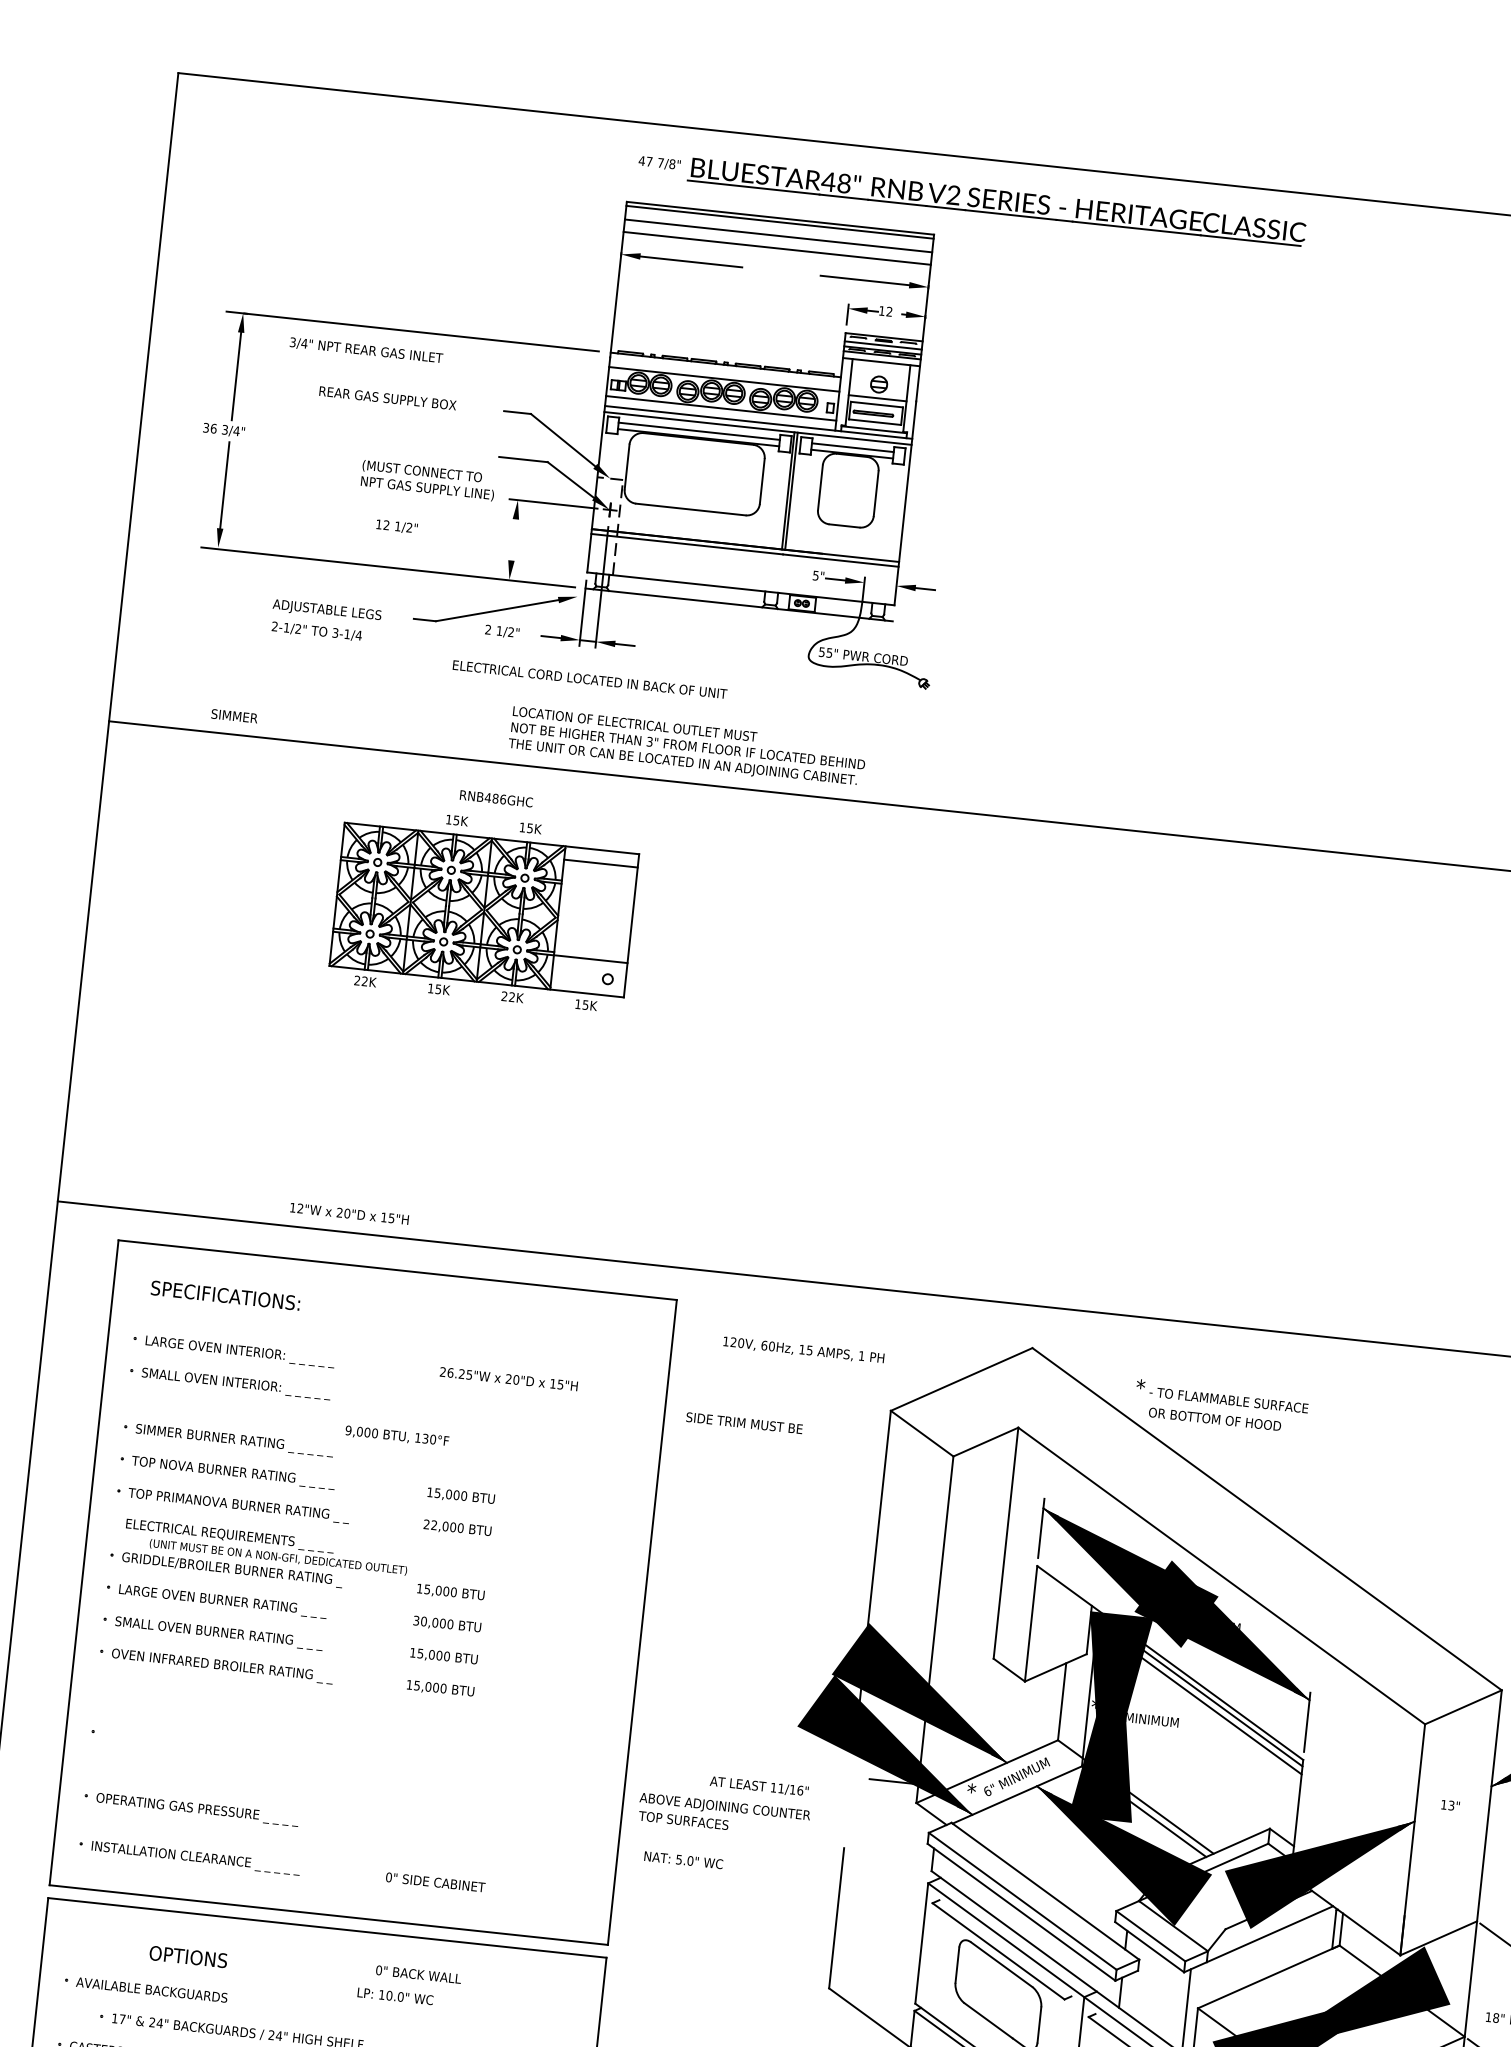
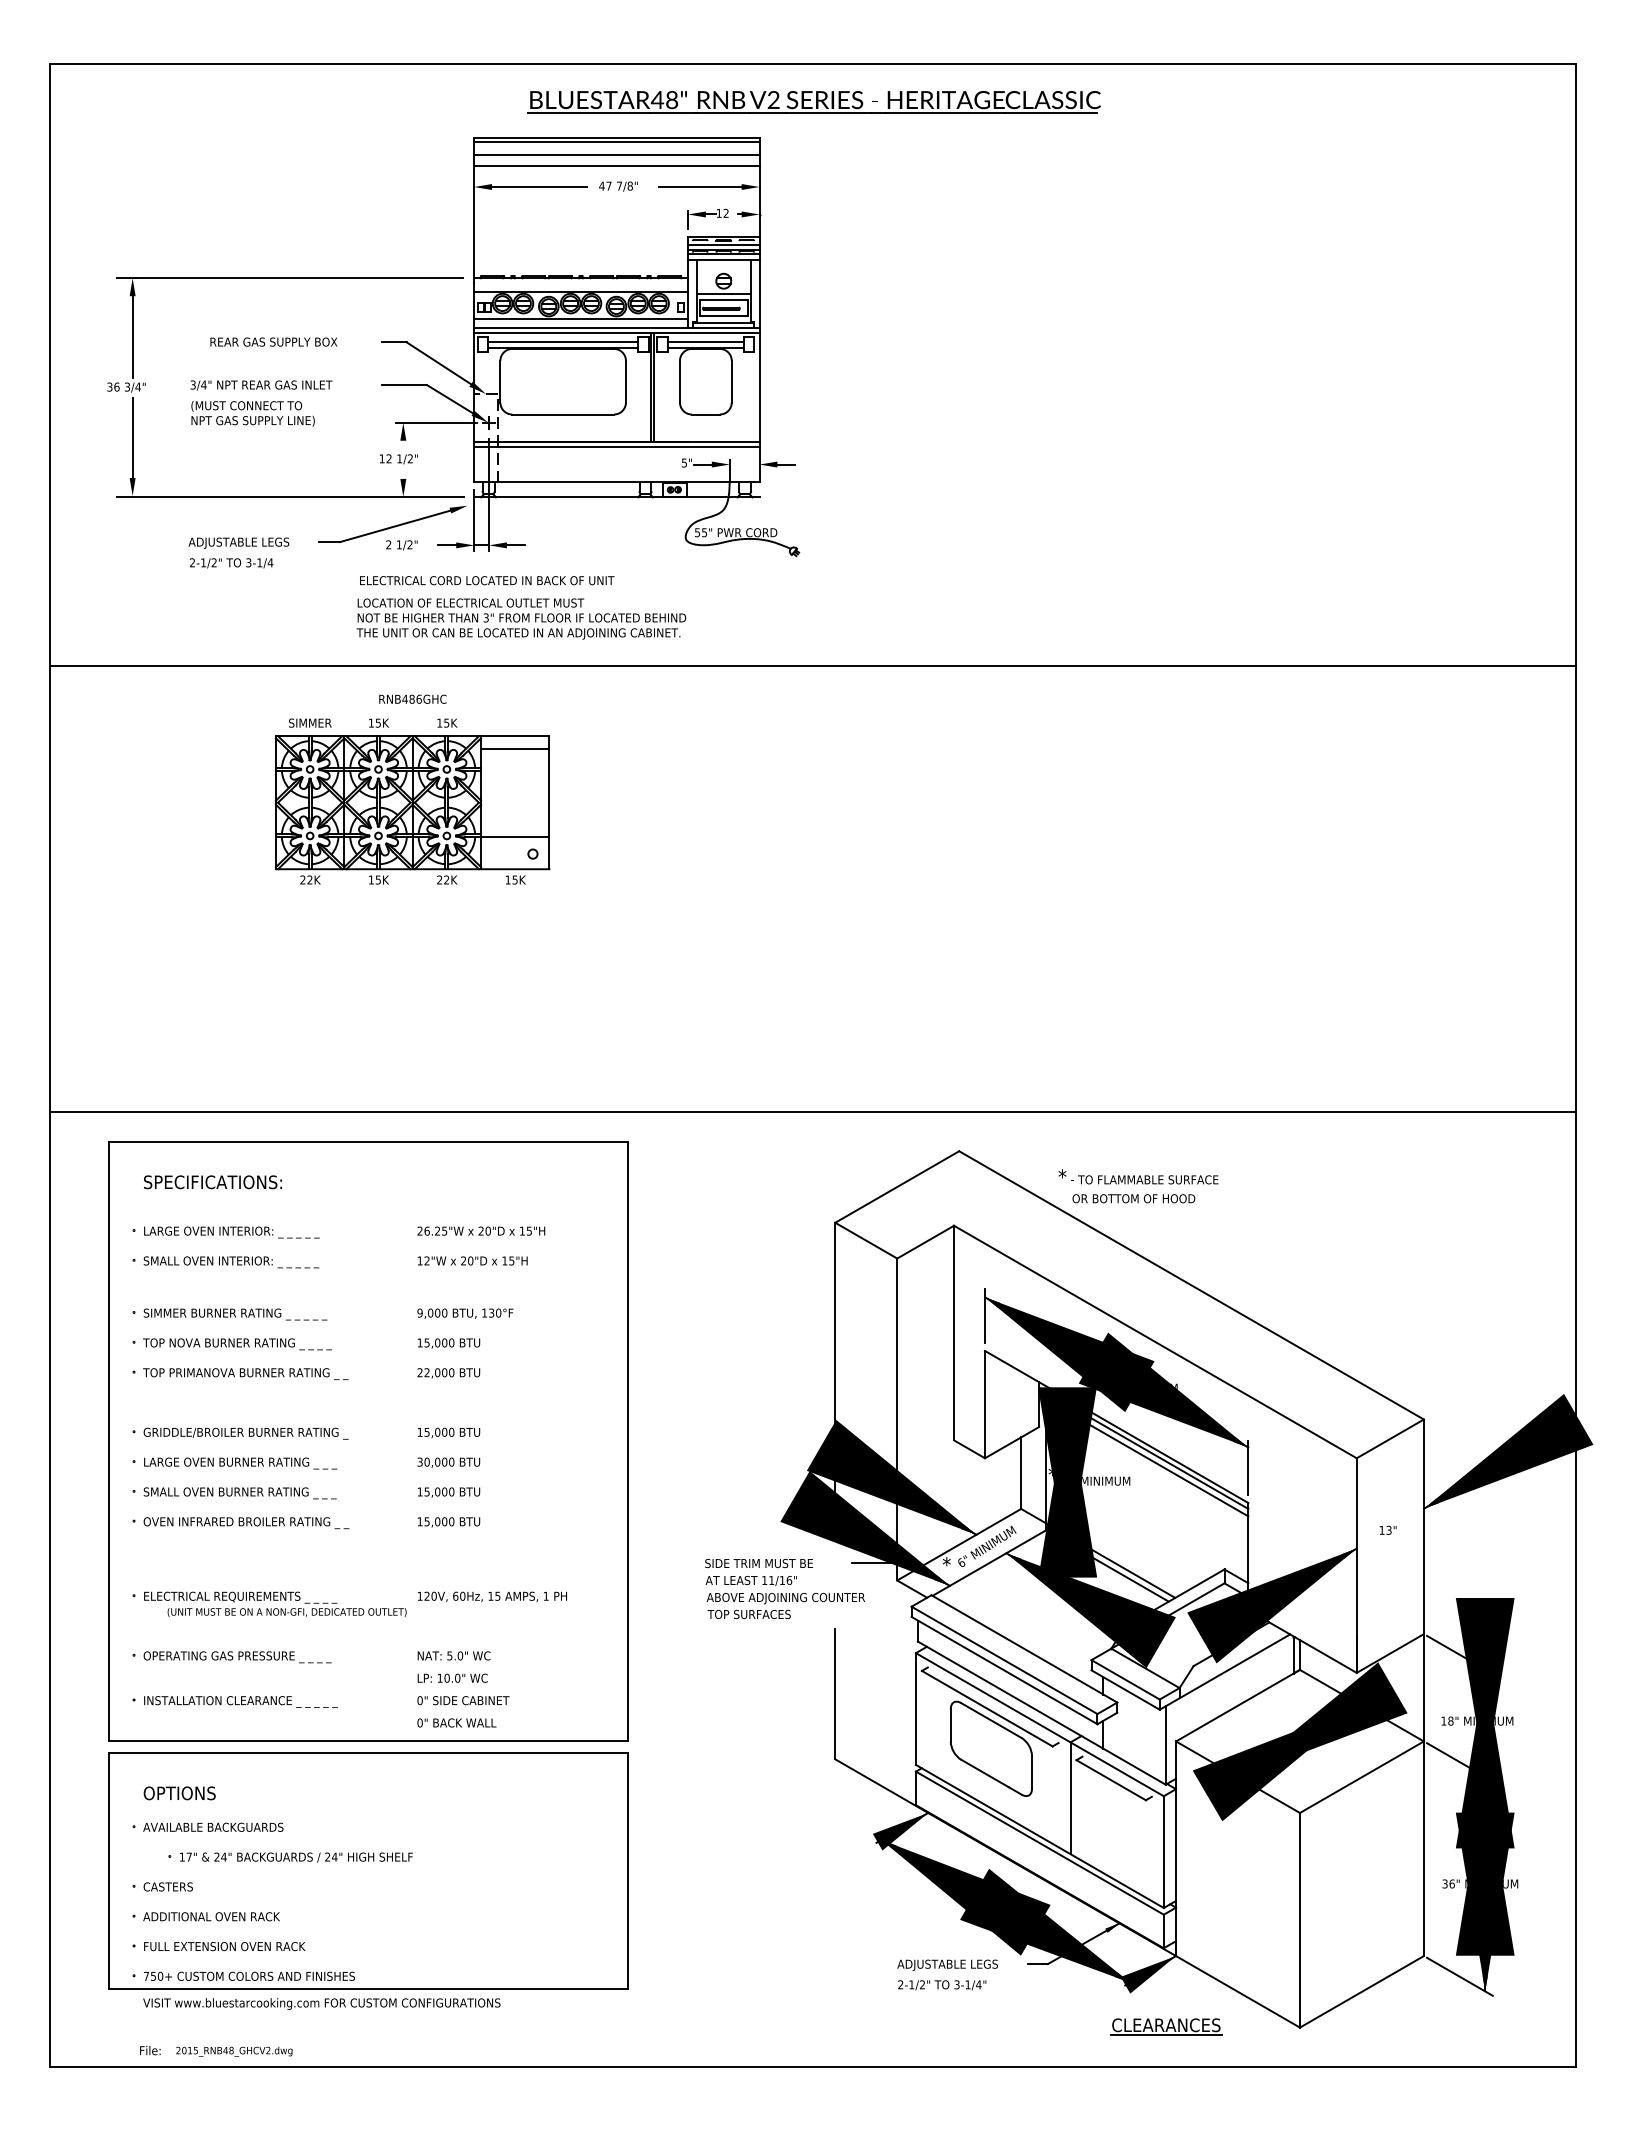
text: (659, 163) -> (618, 186), moved
text: (366, 350) -> (261, 385), moved
text: (427, 480) -> (252, 413), moved
text: (396, 527) -> (398, 459), moved
text: (234, 715) -> (310, 722), moved
text: (687, 746) -> (521, 618), moved
text: (349, 1213) -> (472, 1260), moved
text: (803, 1350) -> (492, 1596), moved
text: (743, 1423) -> (758, 1563), moved
text: (397, 1436) -> (465, 1313), moved
text: (266, 1546) -> (275, 1603), moved
text: (723, 1816) -> (785, 1606), moved
text: (683, 1859) -> (453, 1655), moved
text: (188, 1957) -> (179, 1793), moved
text: (418, 1974) -> (456, 1722), moved
text: (395, 1995) -> (452, 1677), moved

